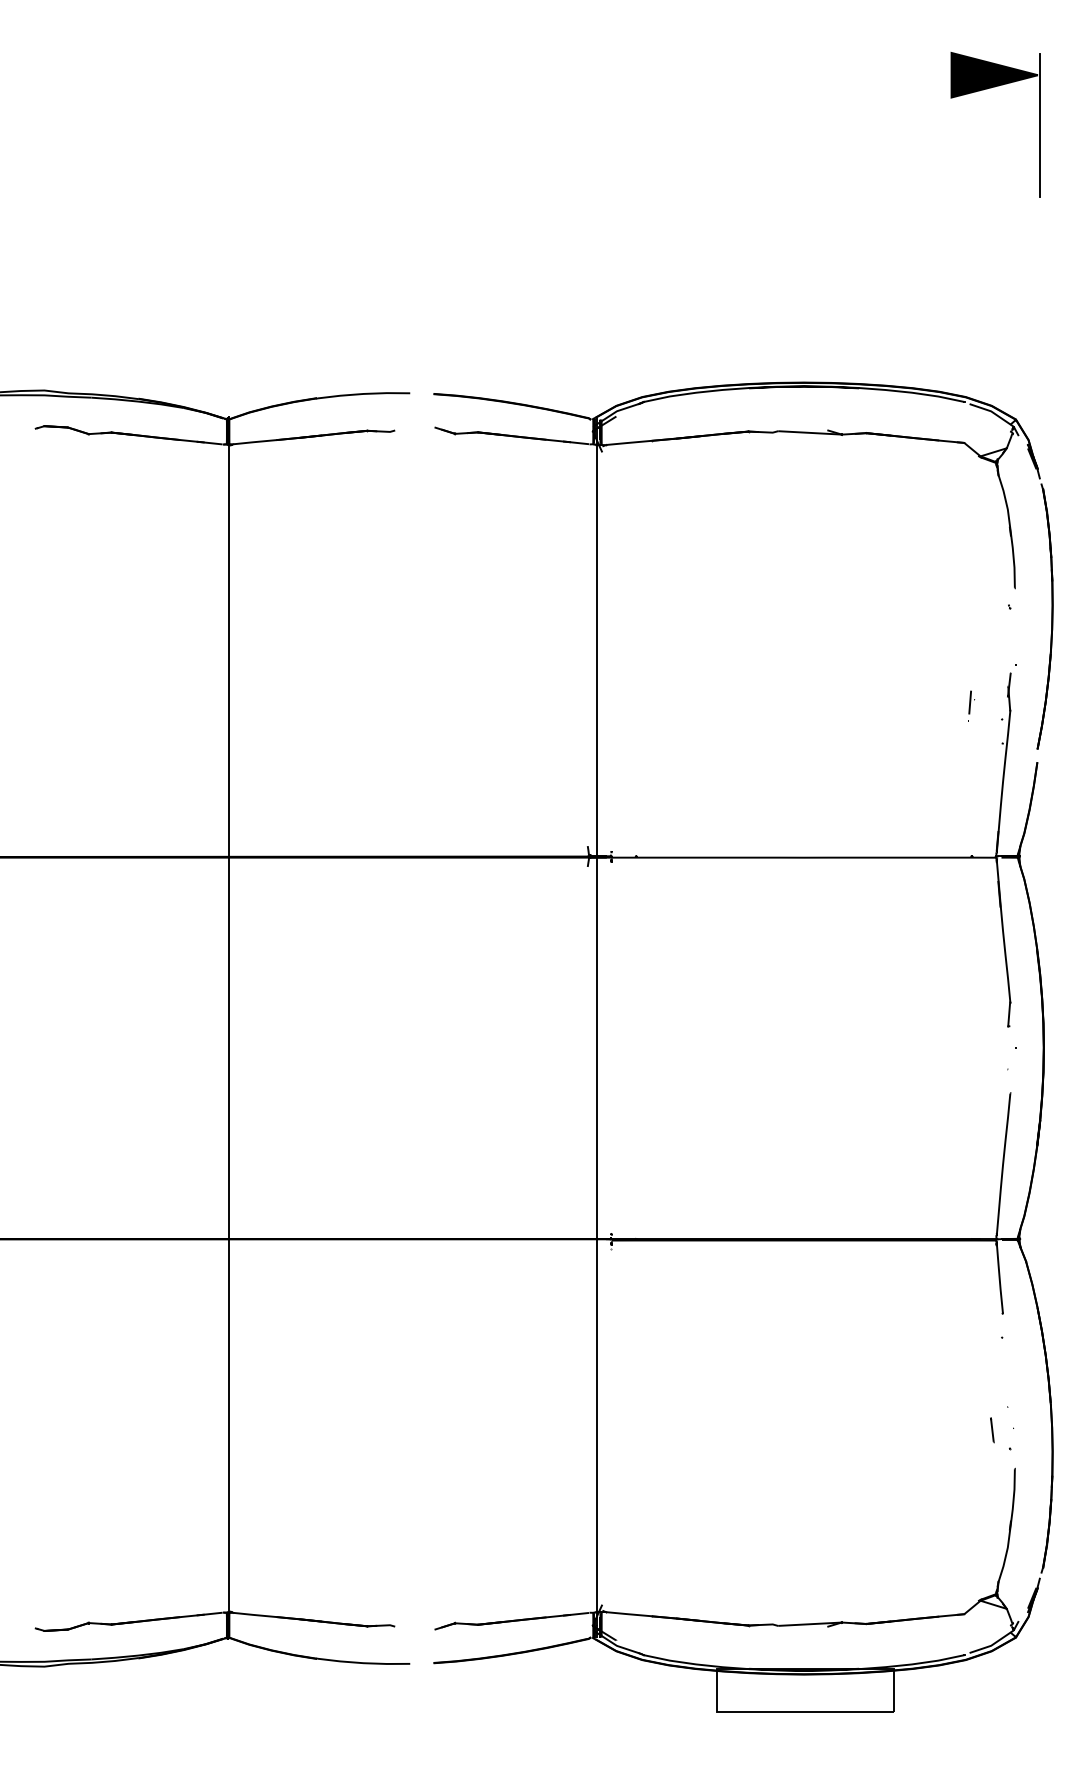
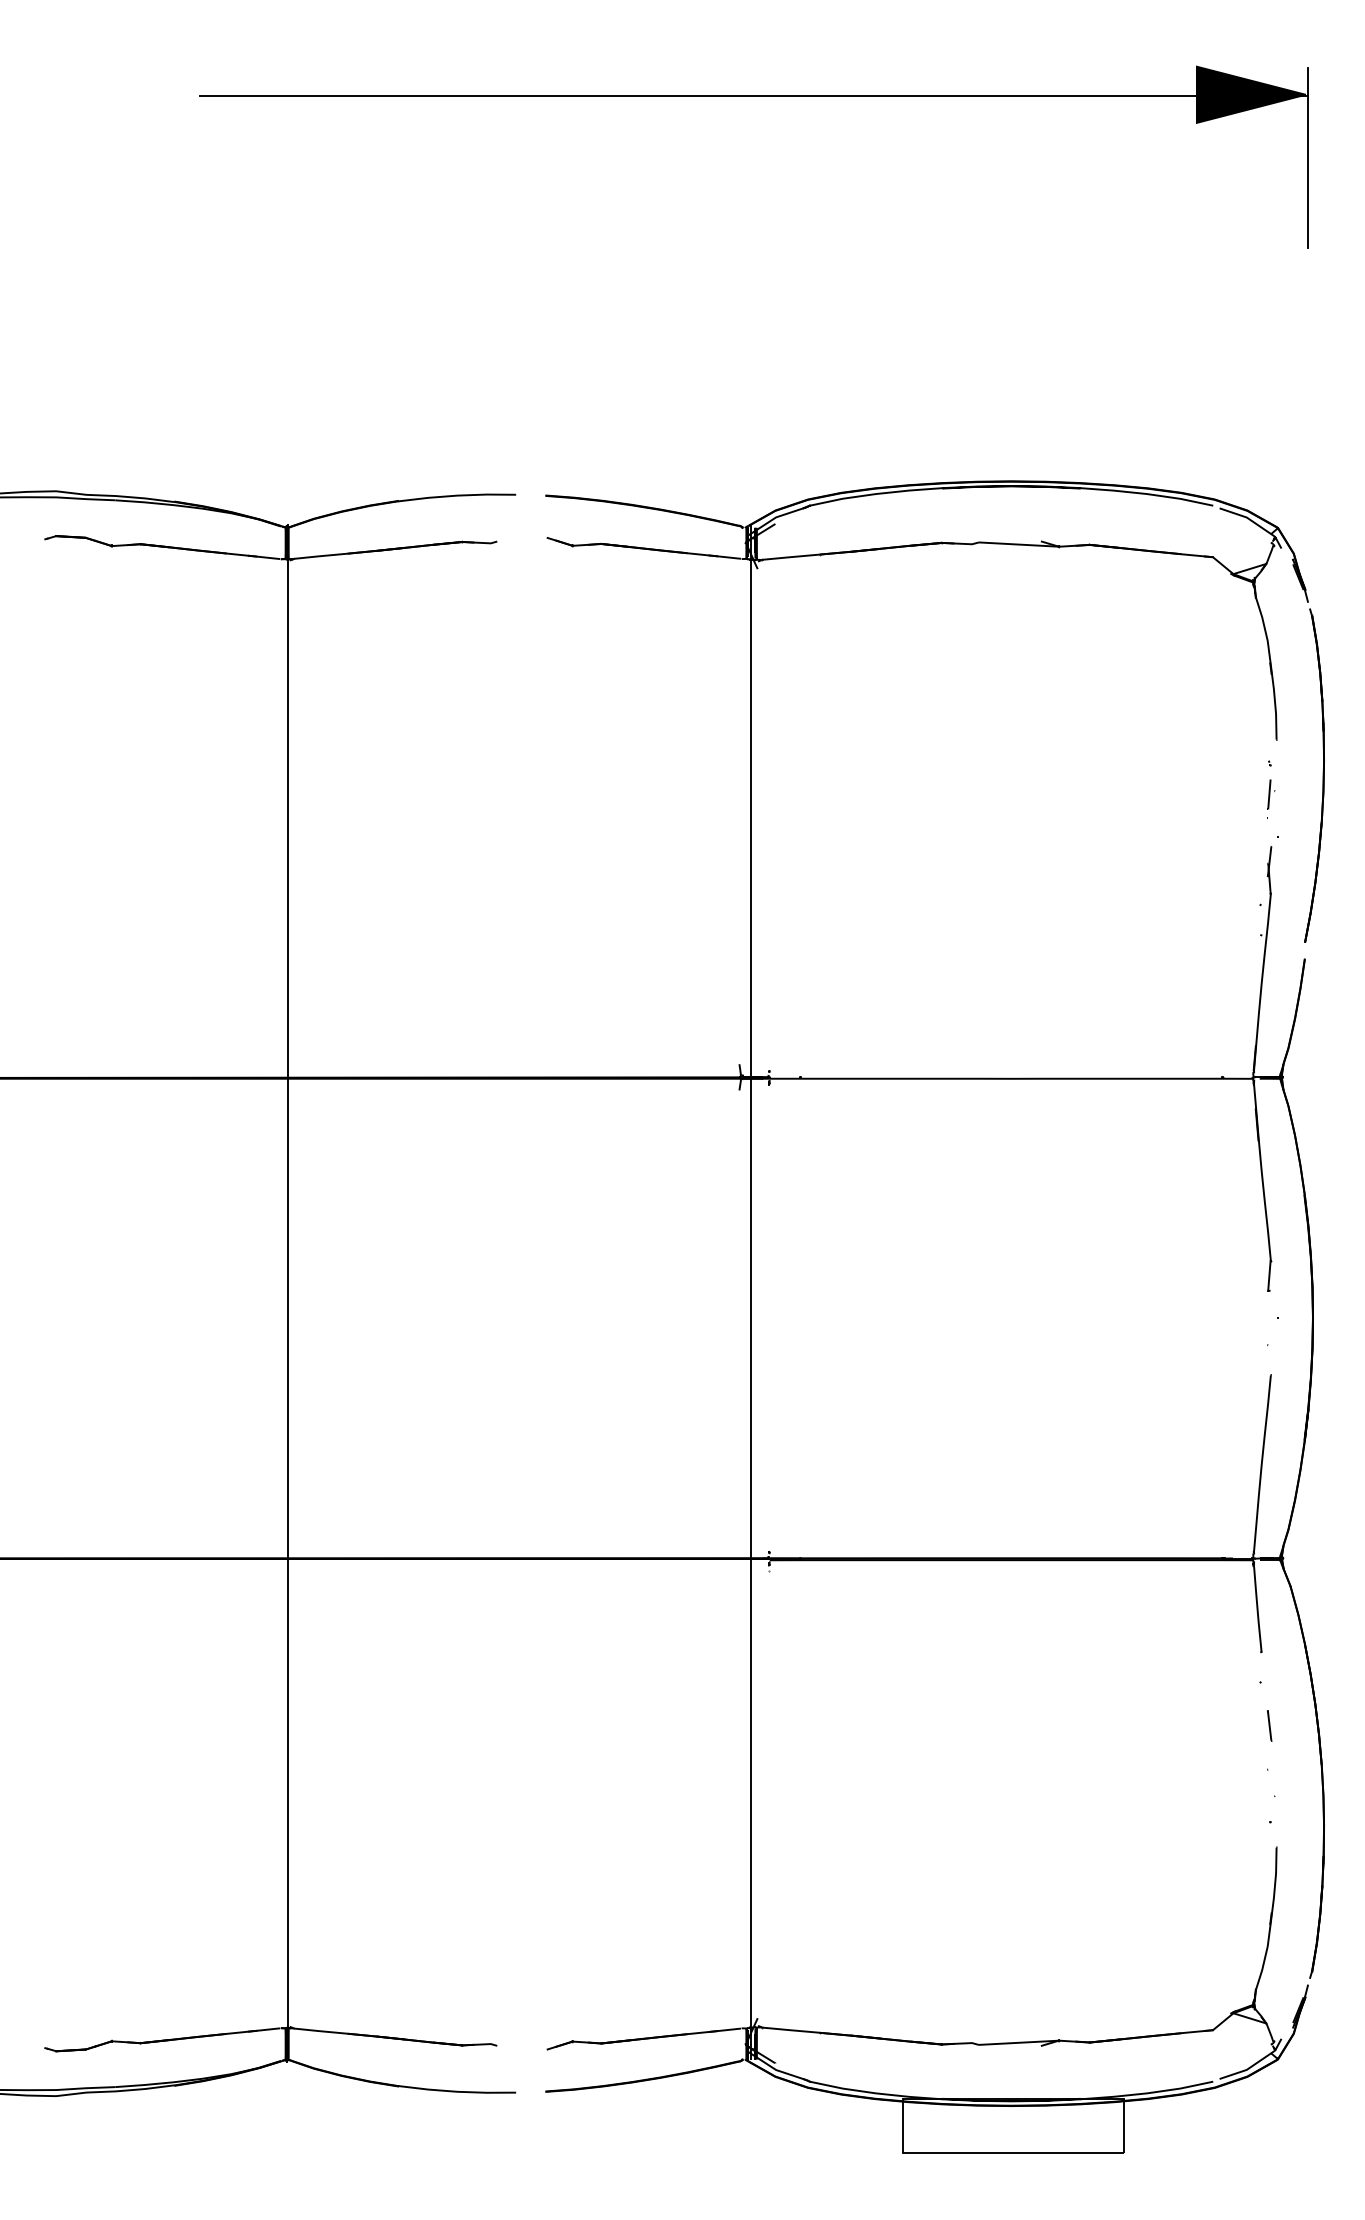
line: (598, 75) -> (752, 95), added
part: (971, 705) -> (1271, 798), moved
line: (992, 1430) -> (1269, 1726), moved

